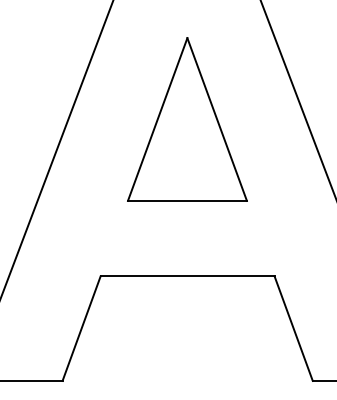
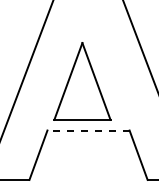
part: (187, 119) -> (82, 81), moved
line: (187, 276) -> (88, 130), solid -> dashed

